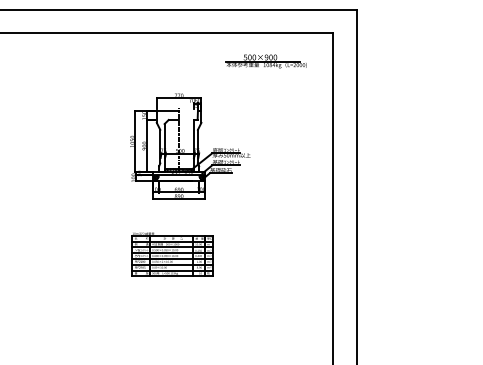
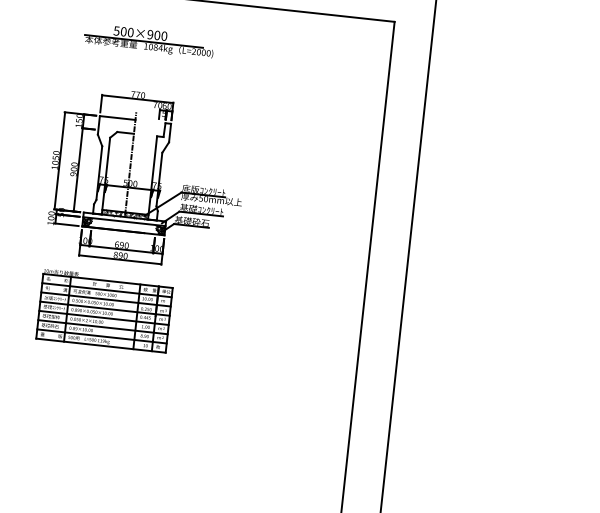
part: (265, 61) -> (147, 40), moved
part: (172, 254) -> (104, 310), moved

